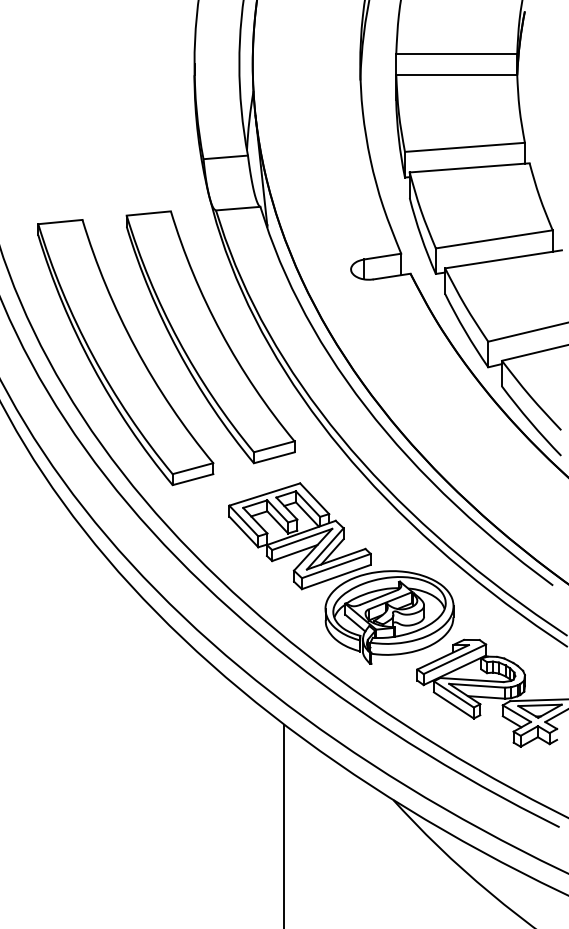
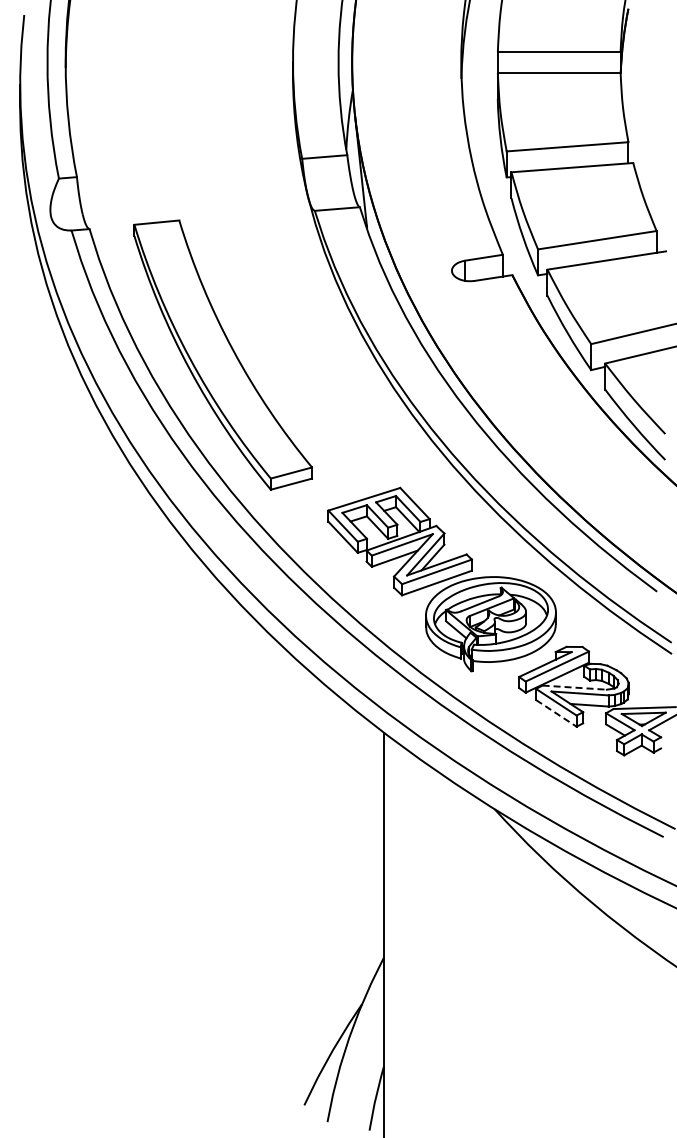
part: (210, 337) -> (309, 339), removed
line: (472, 679) -> (575, 687), solid -> dashed
line: (454, 705) -> (556, 713), solid -> dashed

